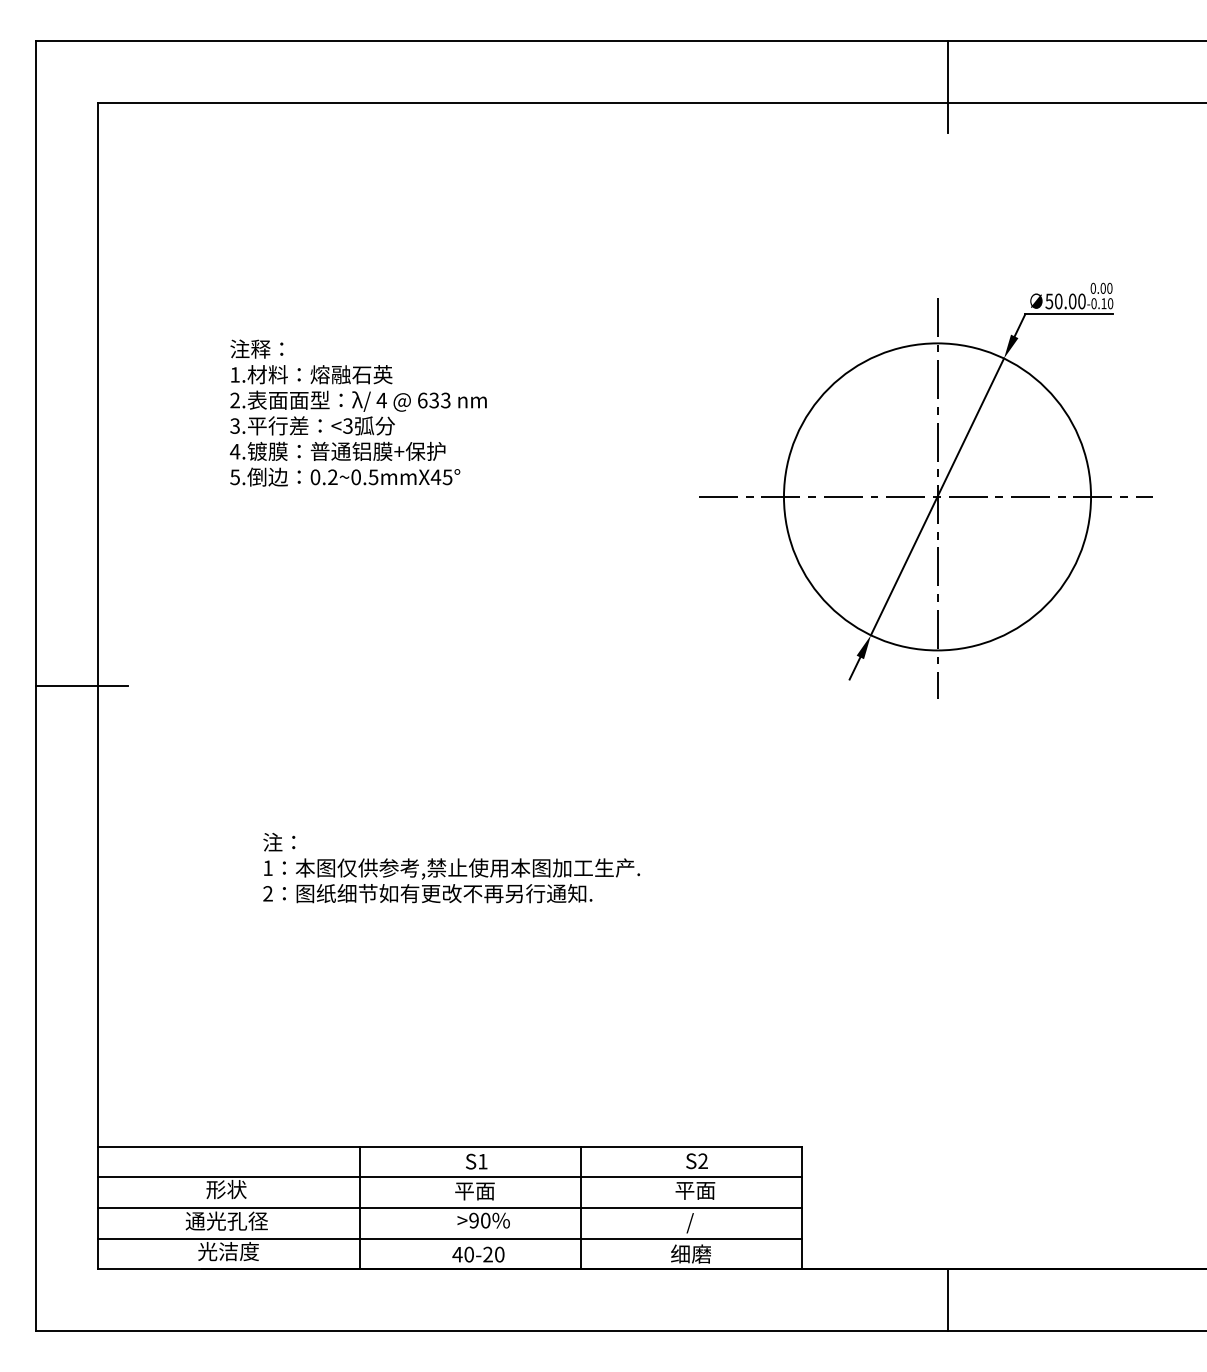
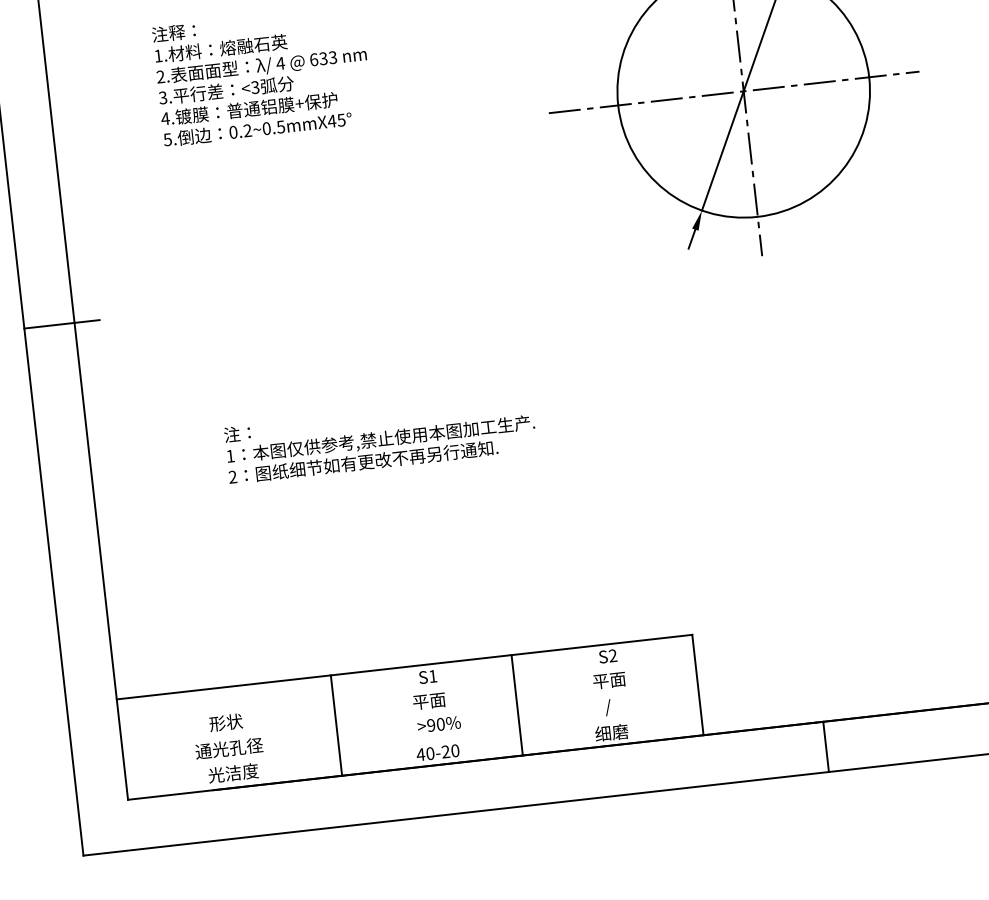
line: (449, 1177) -> (407, 692), removed
line: (449, 1208) -> (410, 717), removed
line: (449, 1238) -> (412, 742), removed

